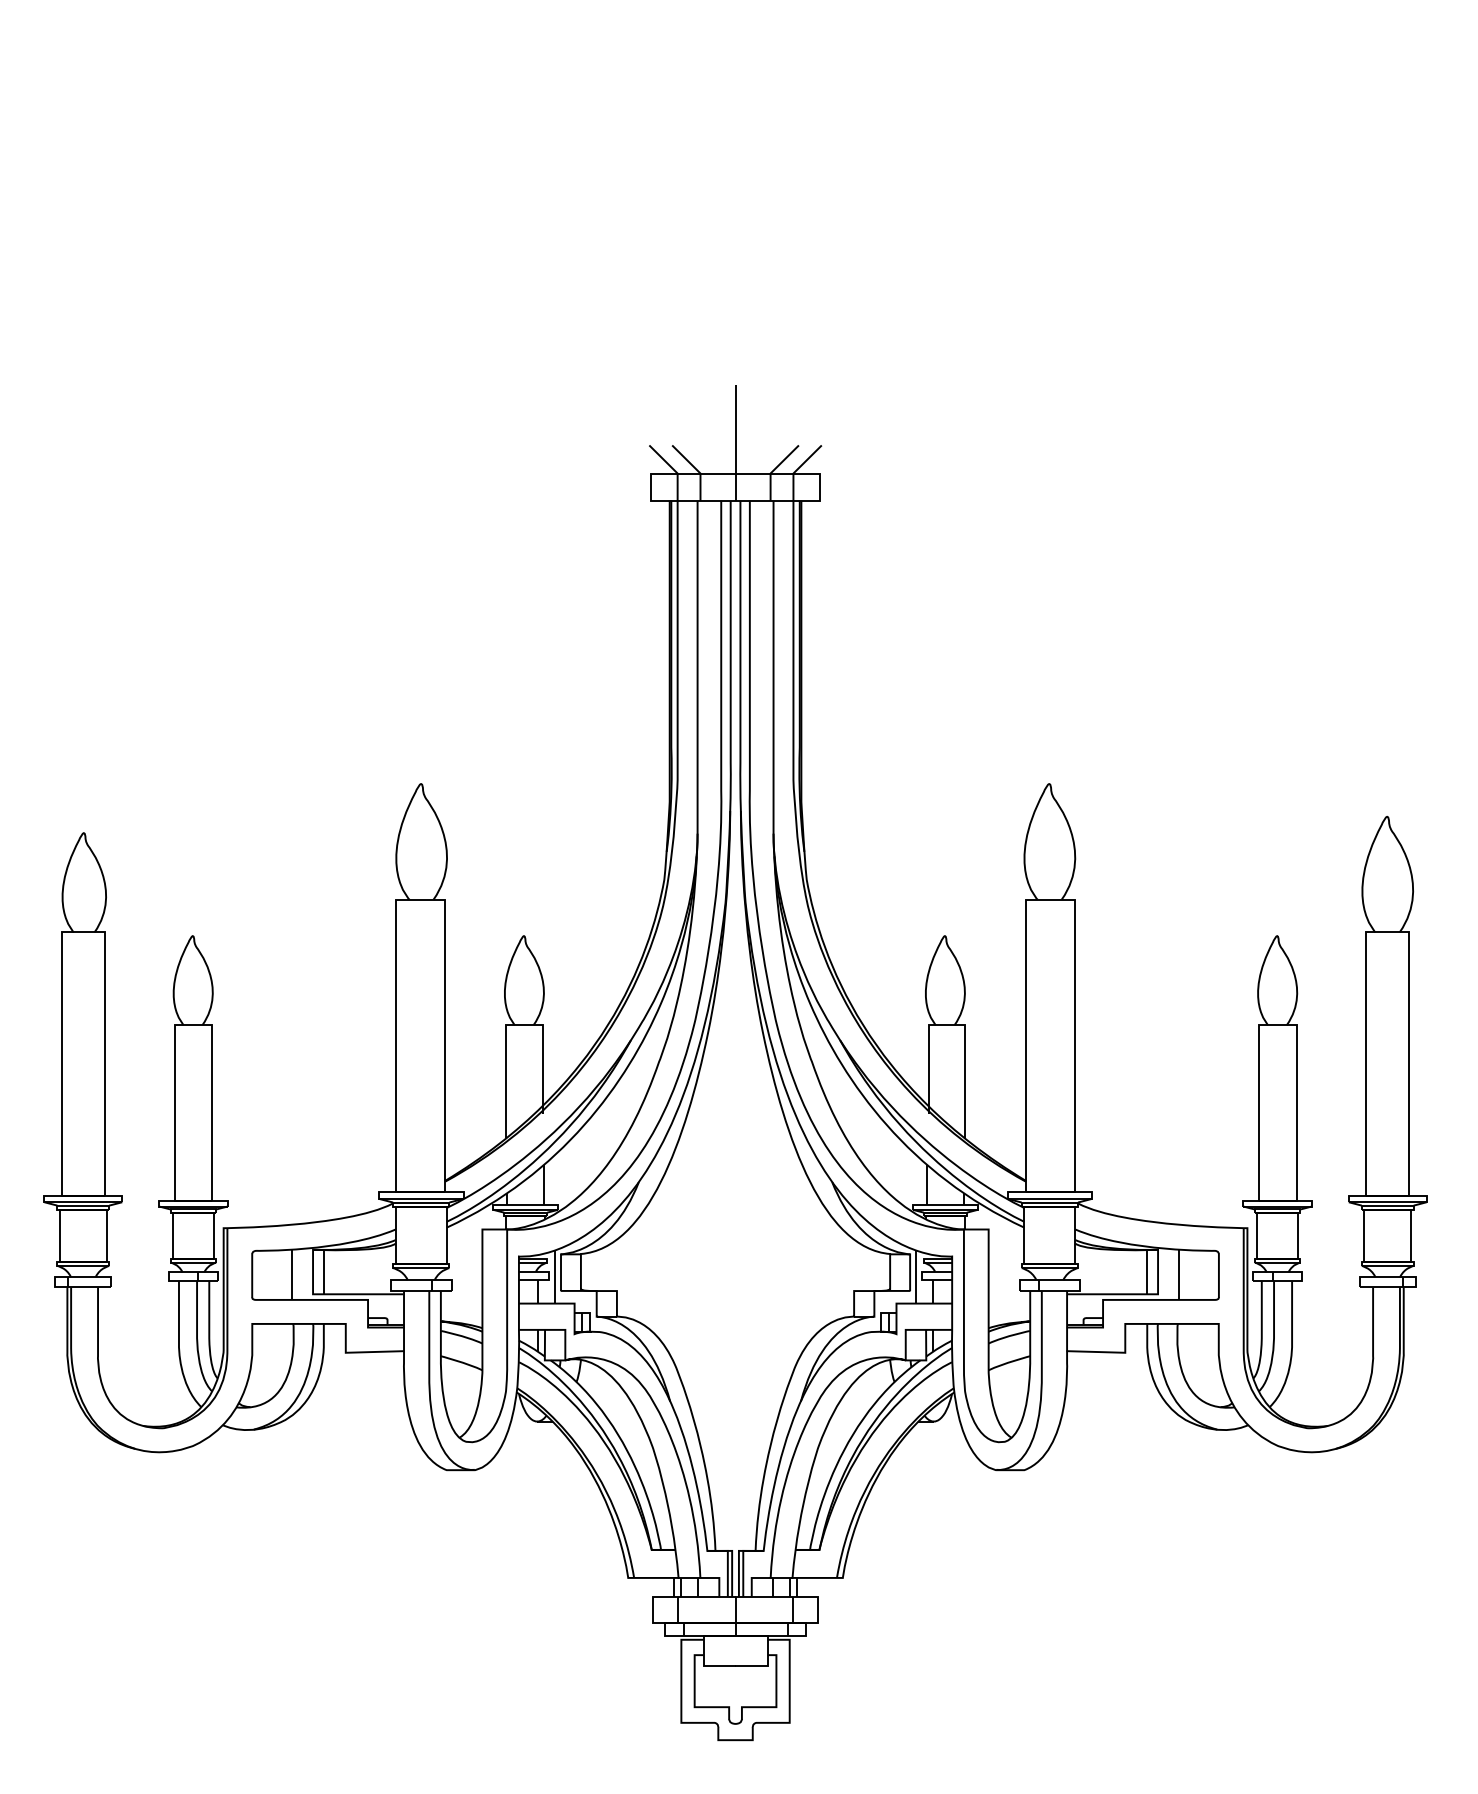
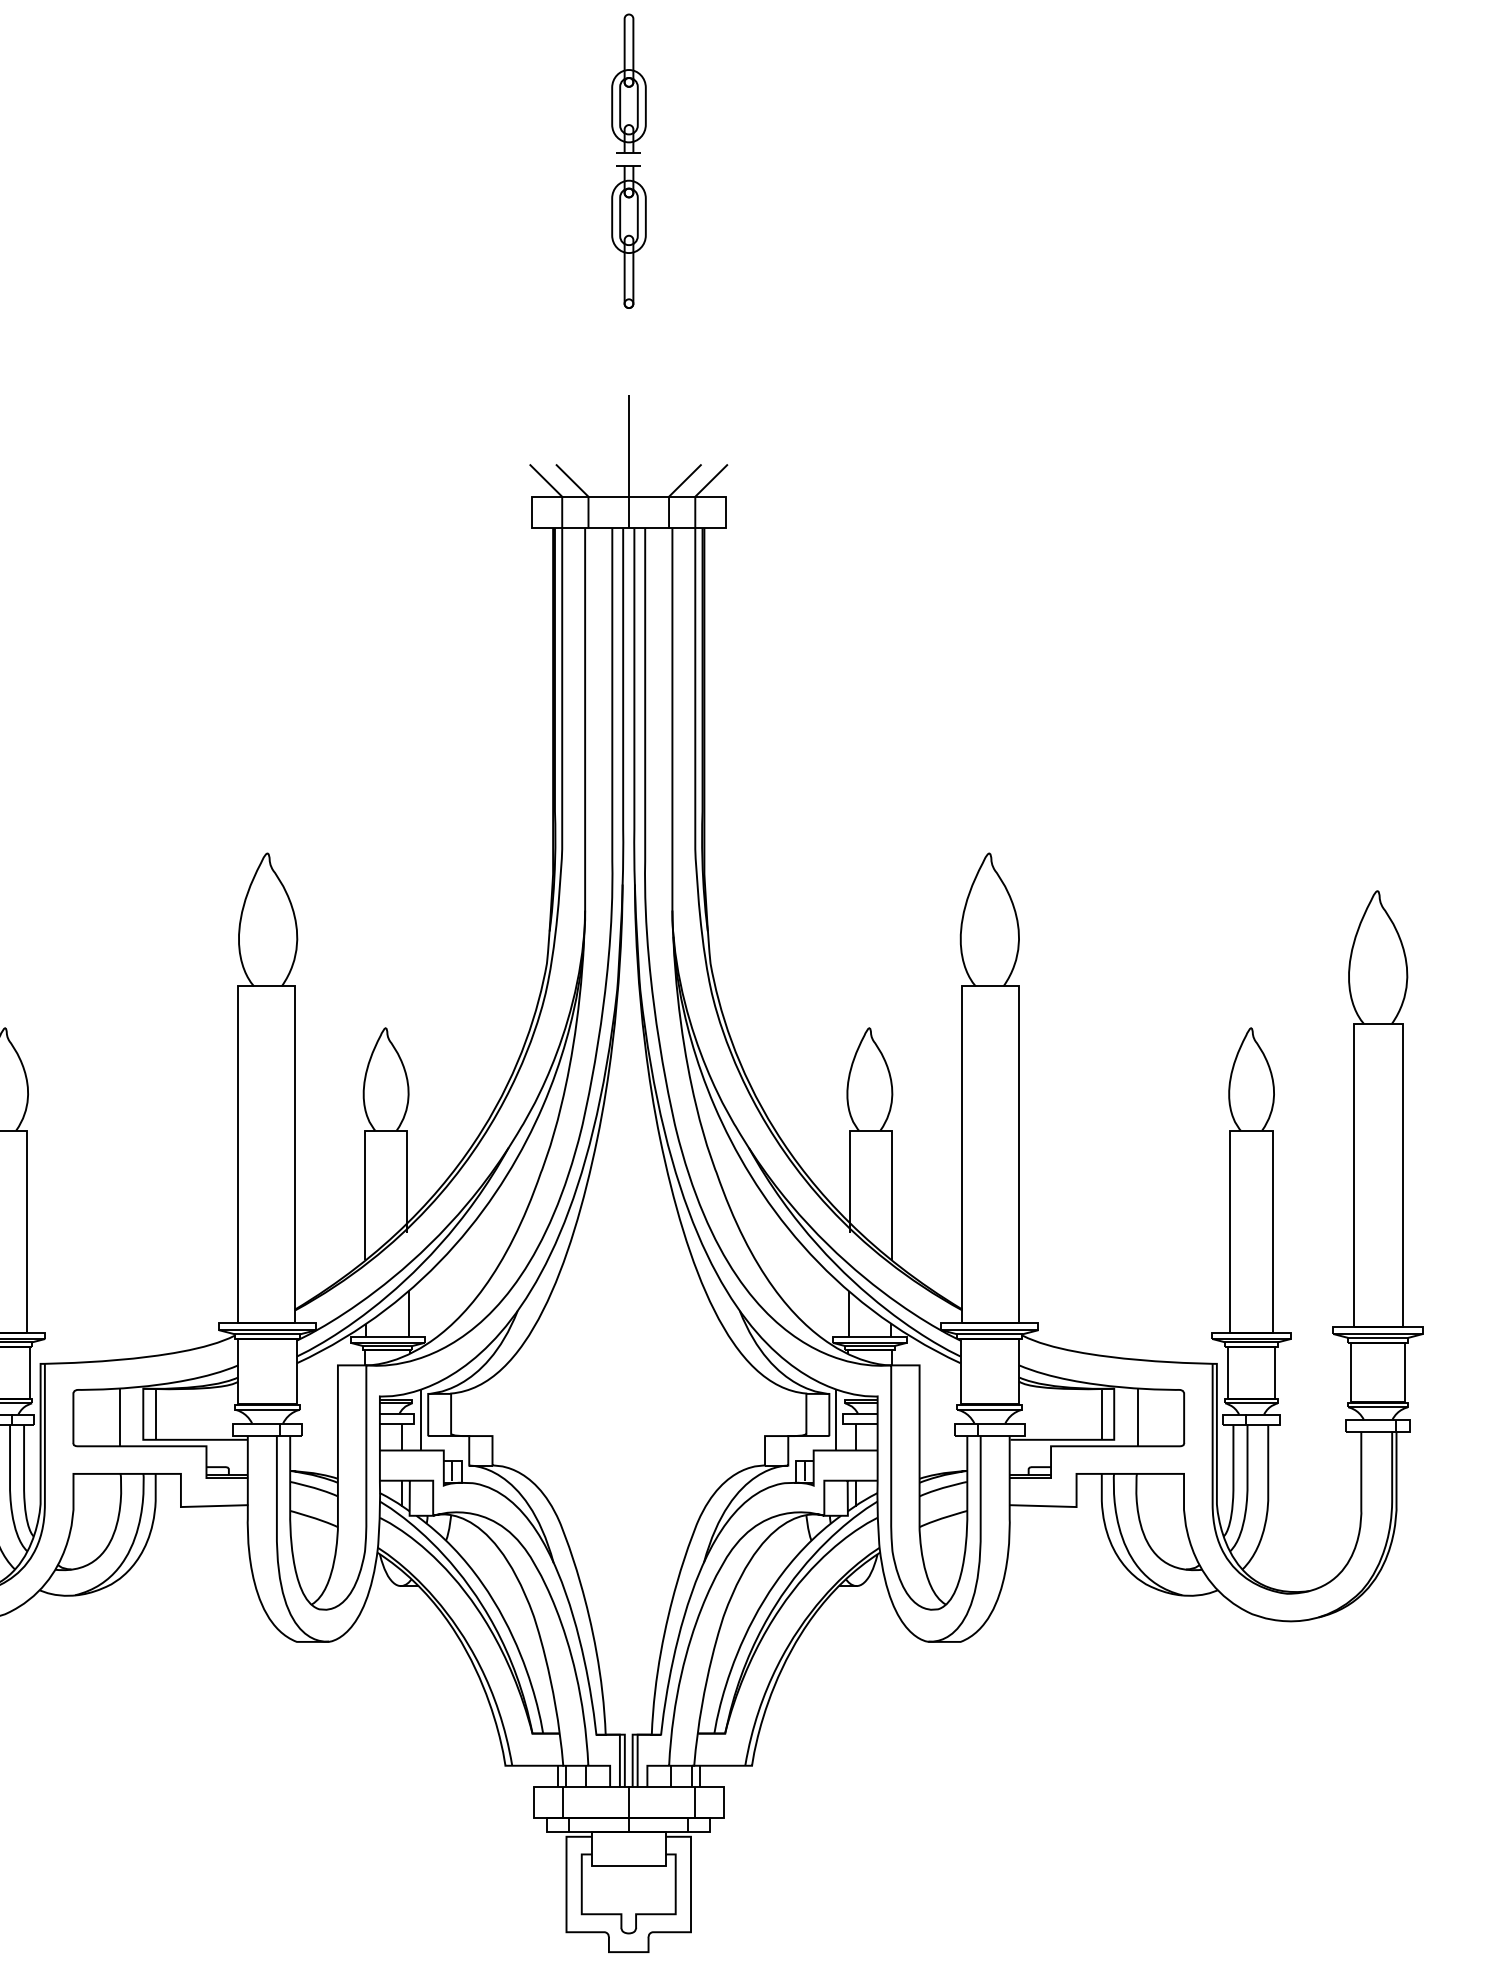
part: (735, 181) -> (628, 161), added

